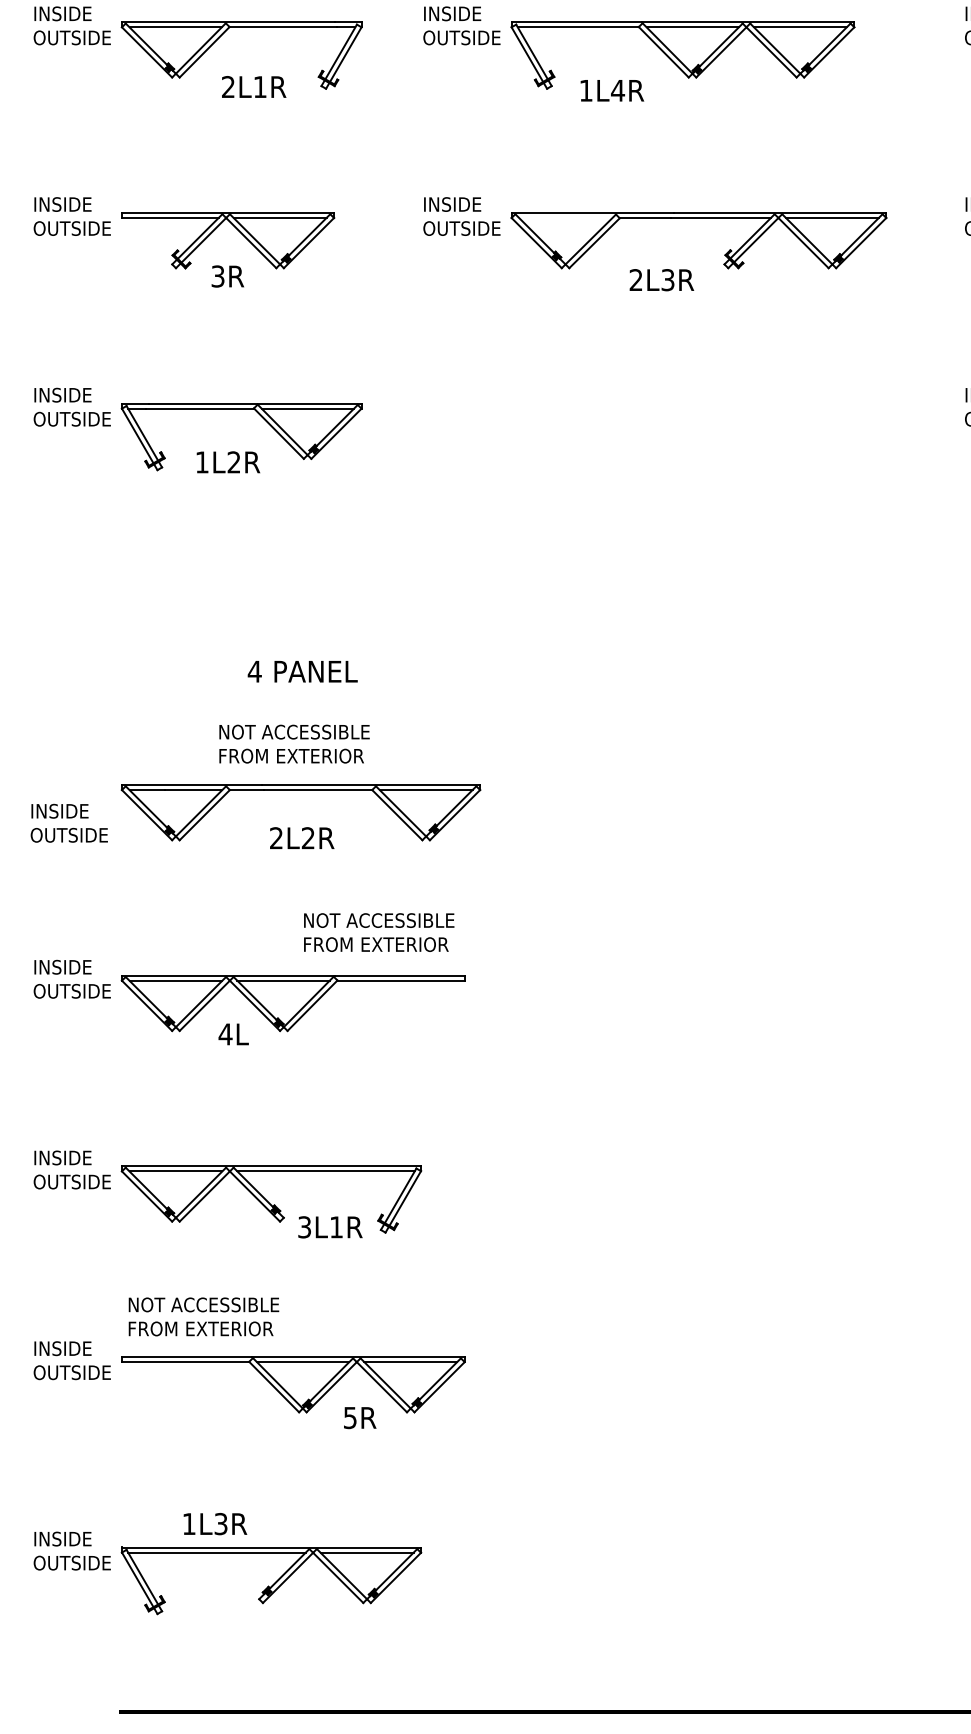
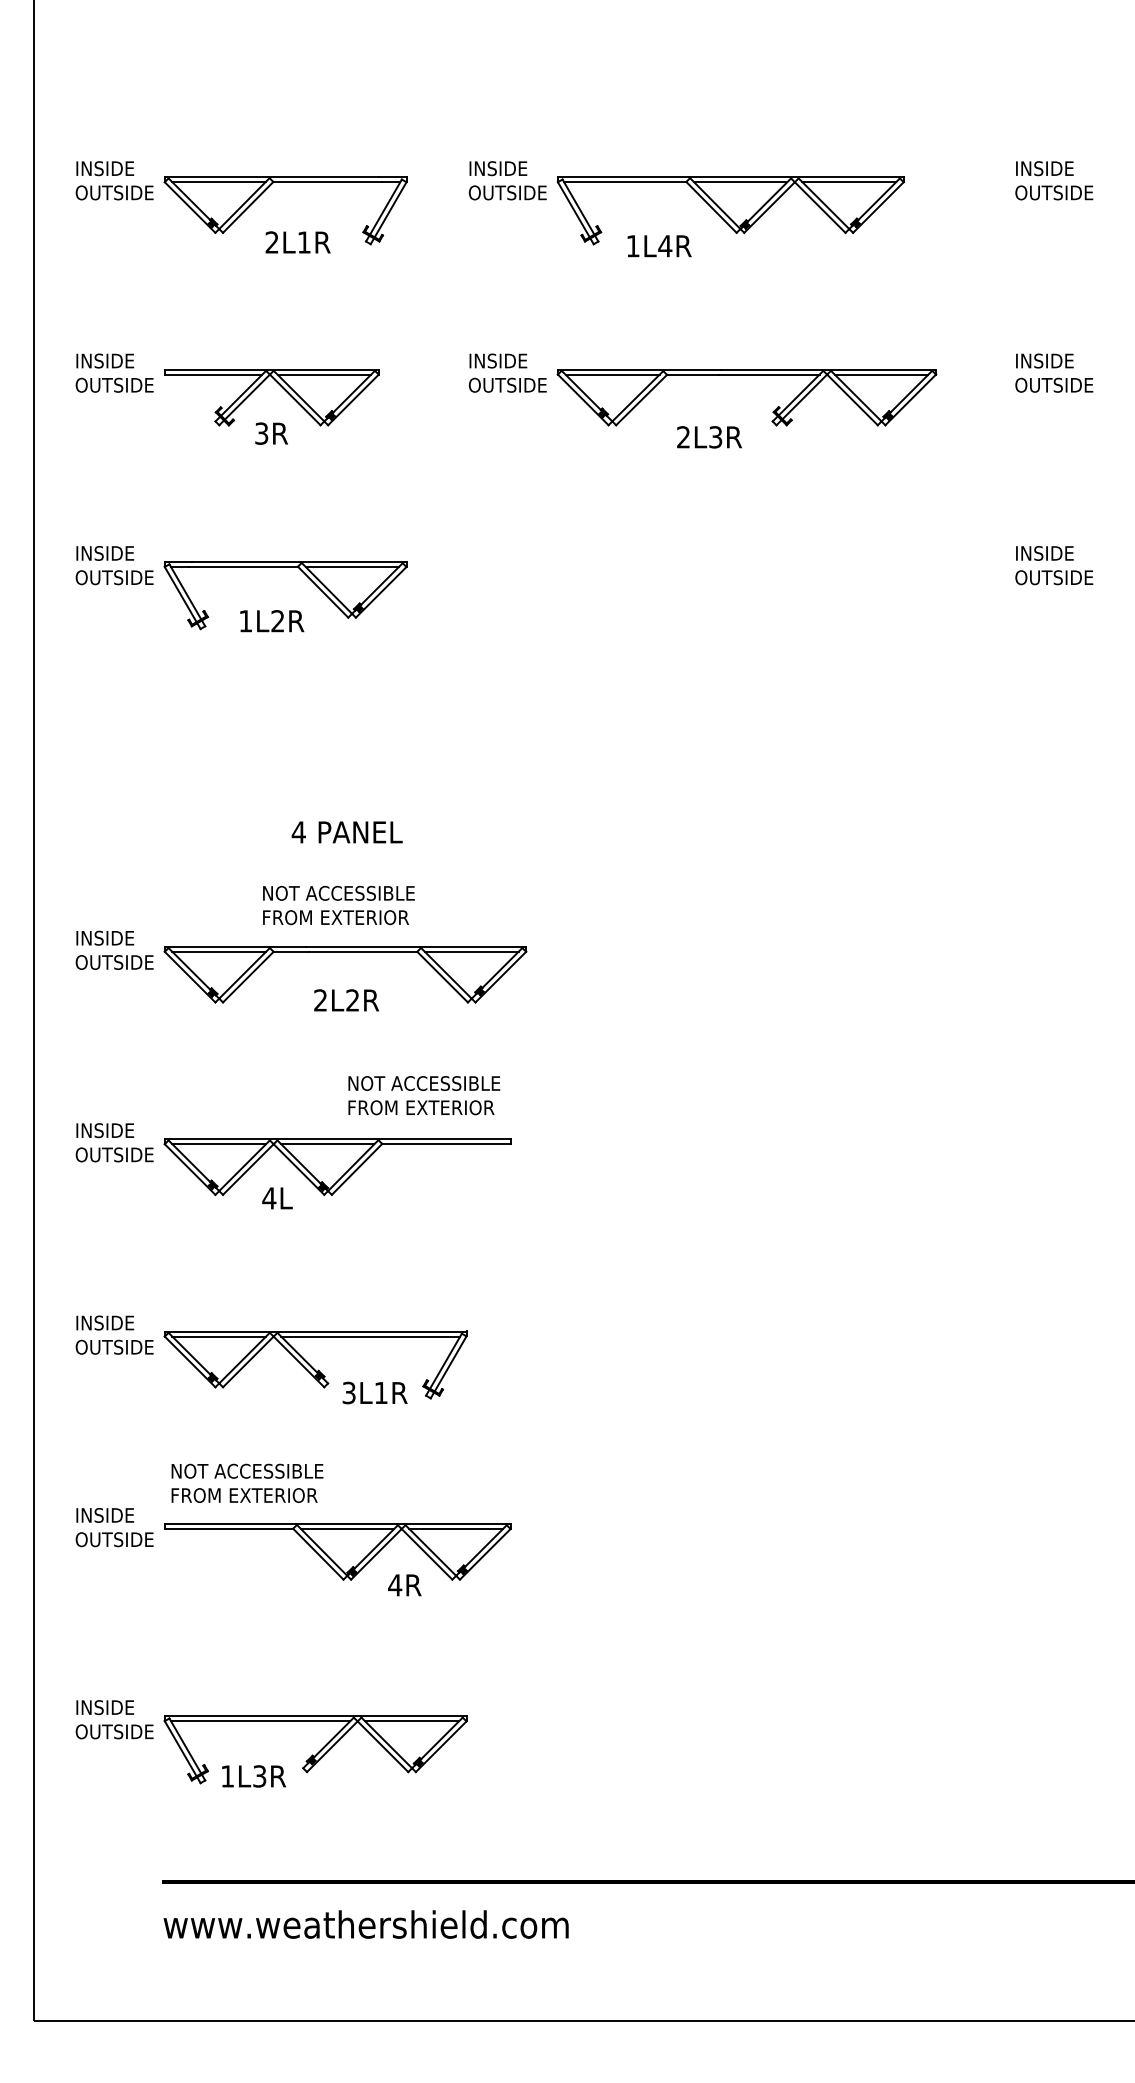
line: (565, 217) -> (612, 374), added
text: (69, 822) -> (114, 949), moved
text: (350, 1418) -> (395, 1585), 5R -> 4R
text: (214, 1524) -> (253, 1776), moved

